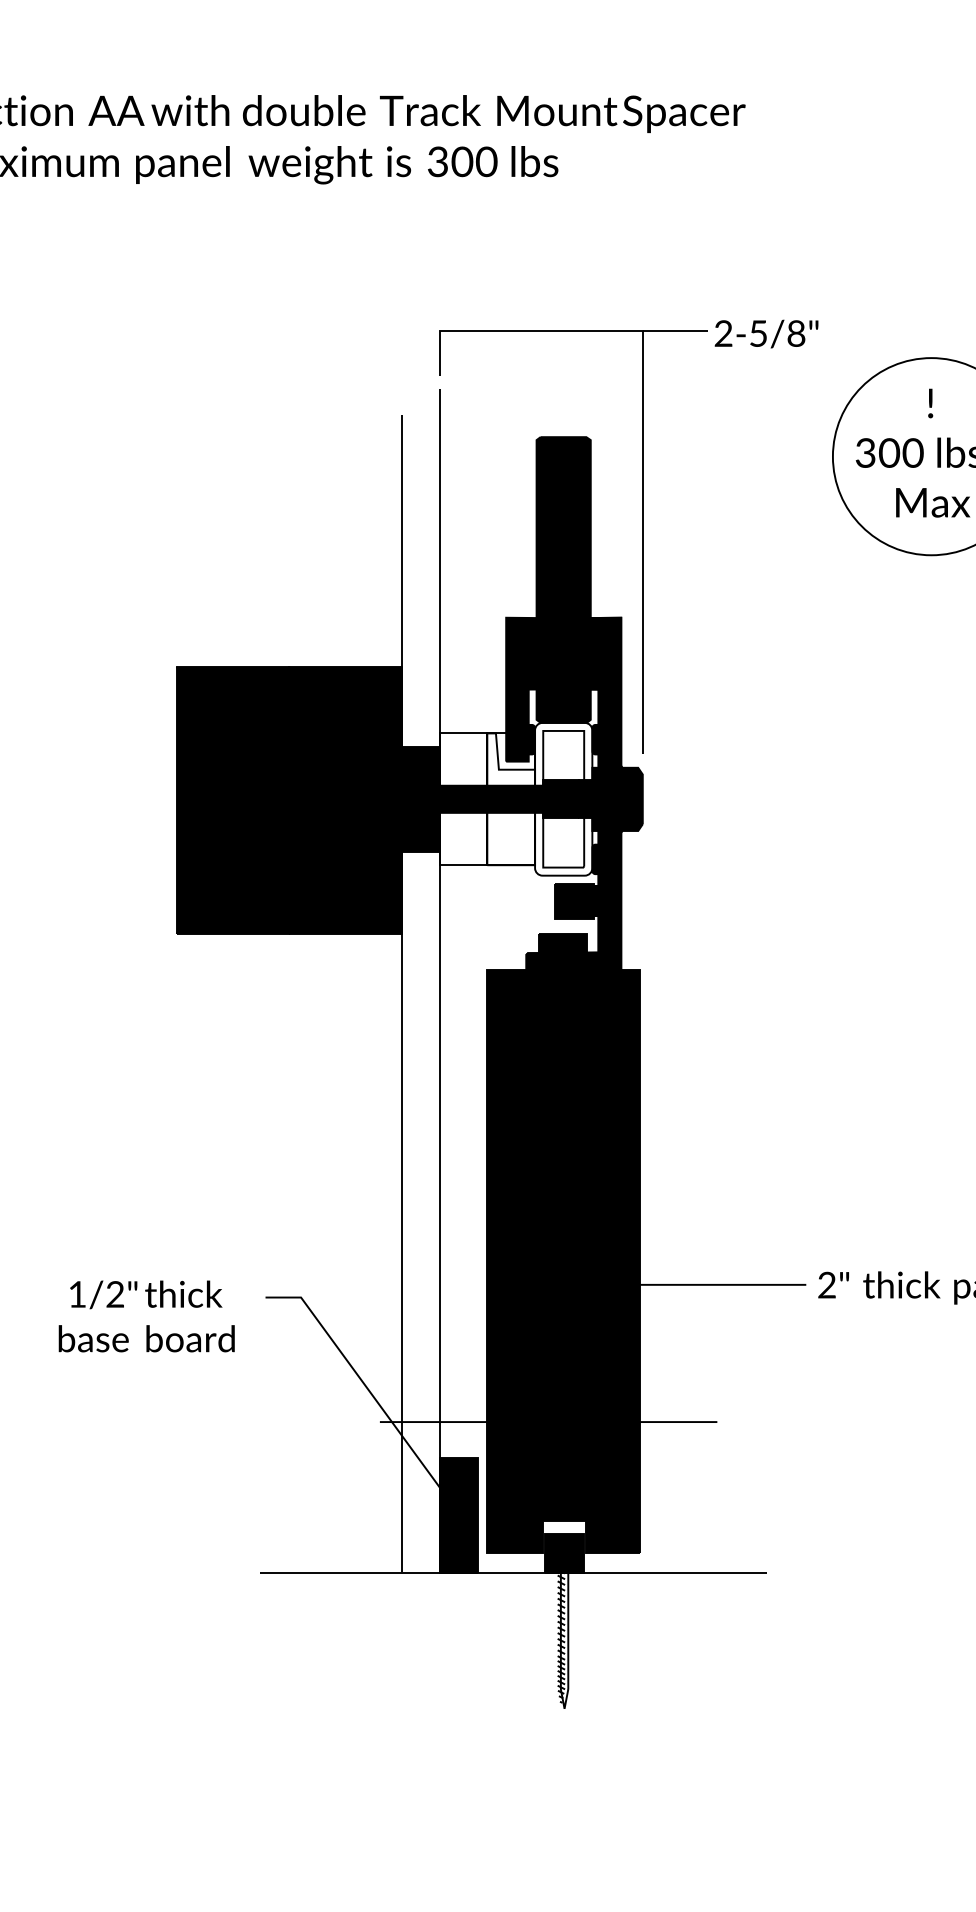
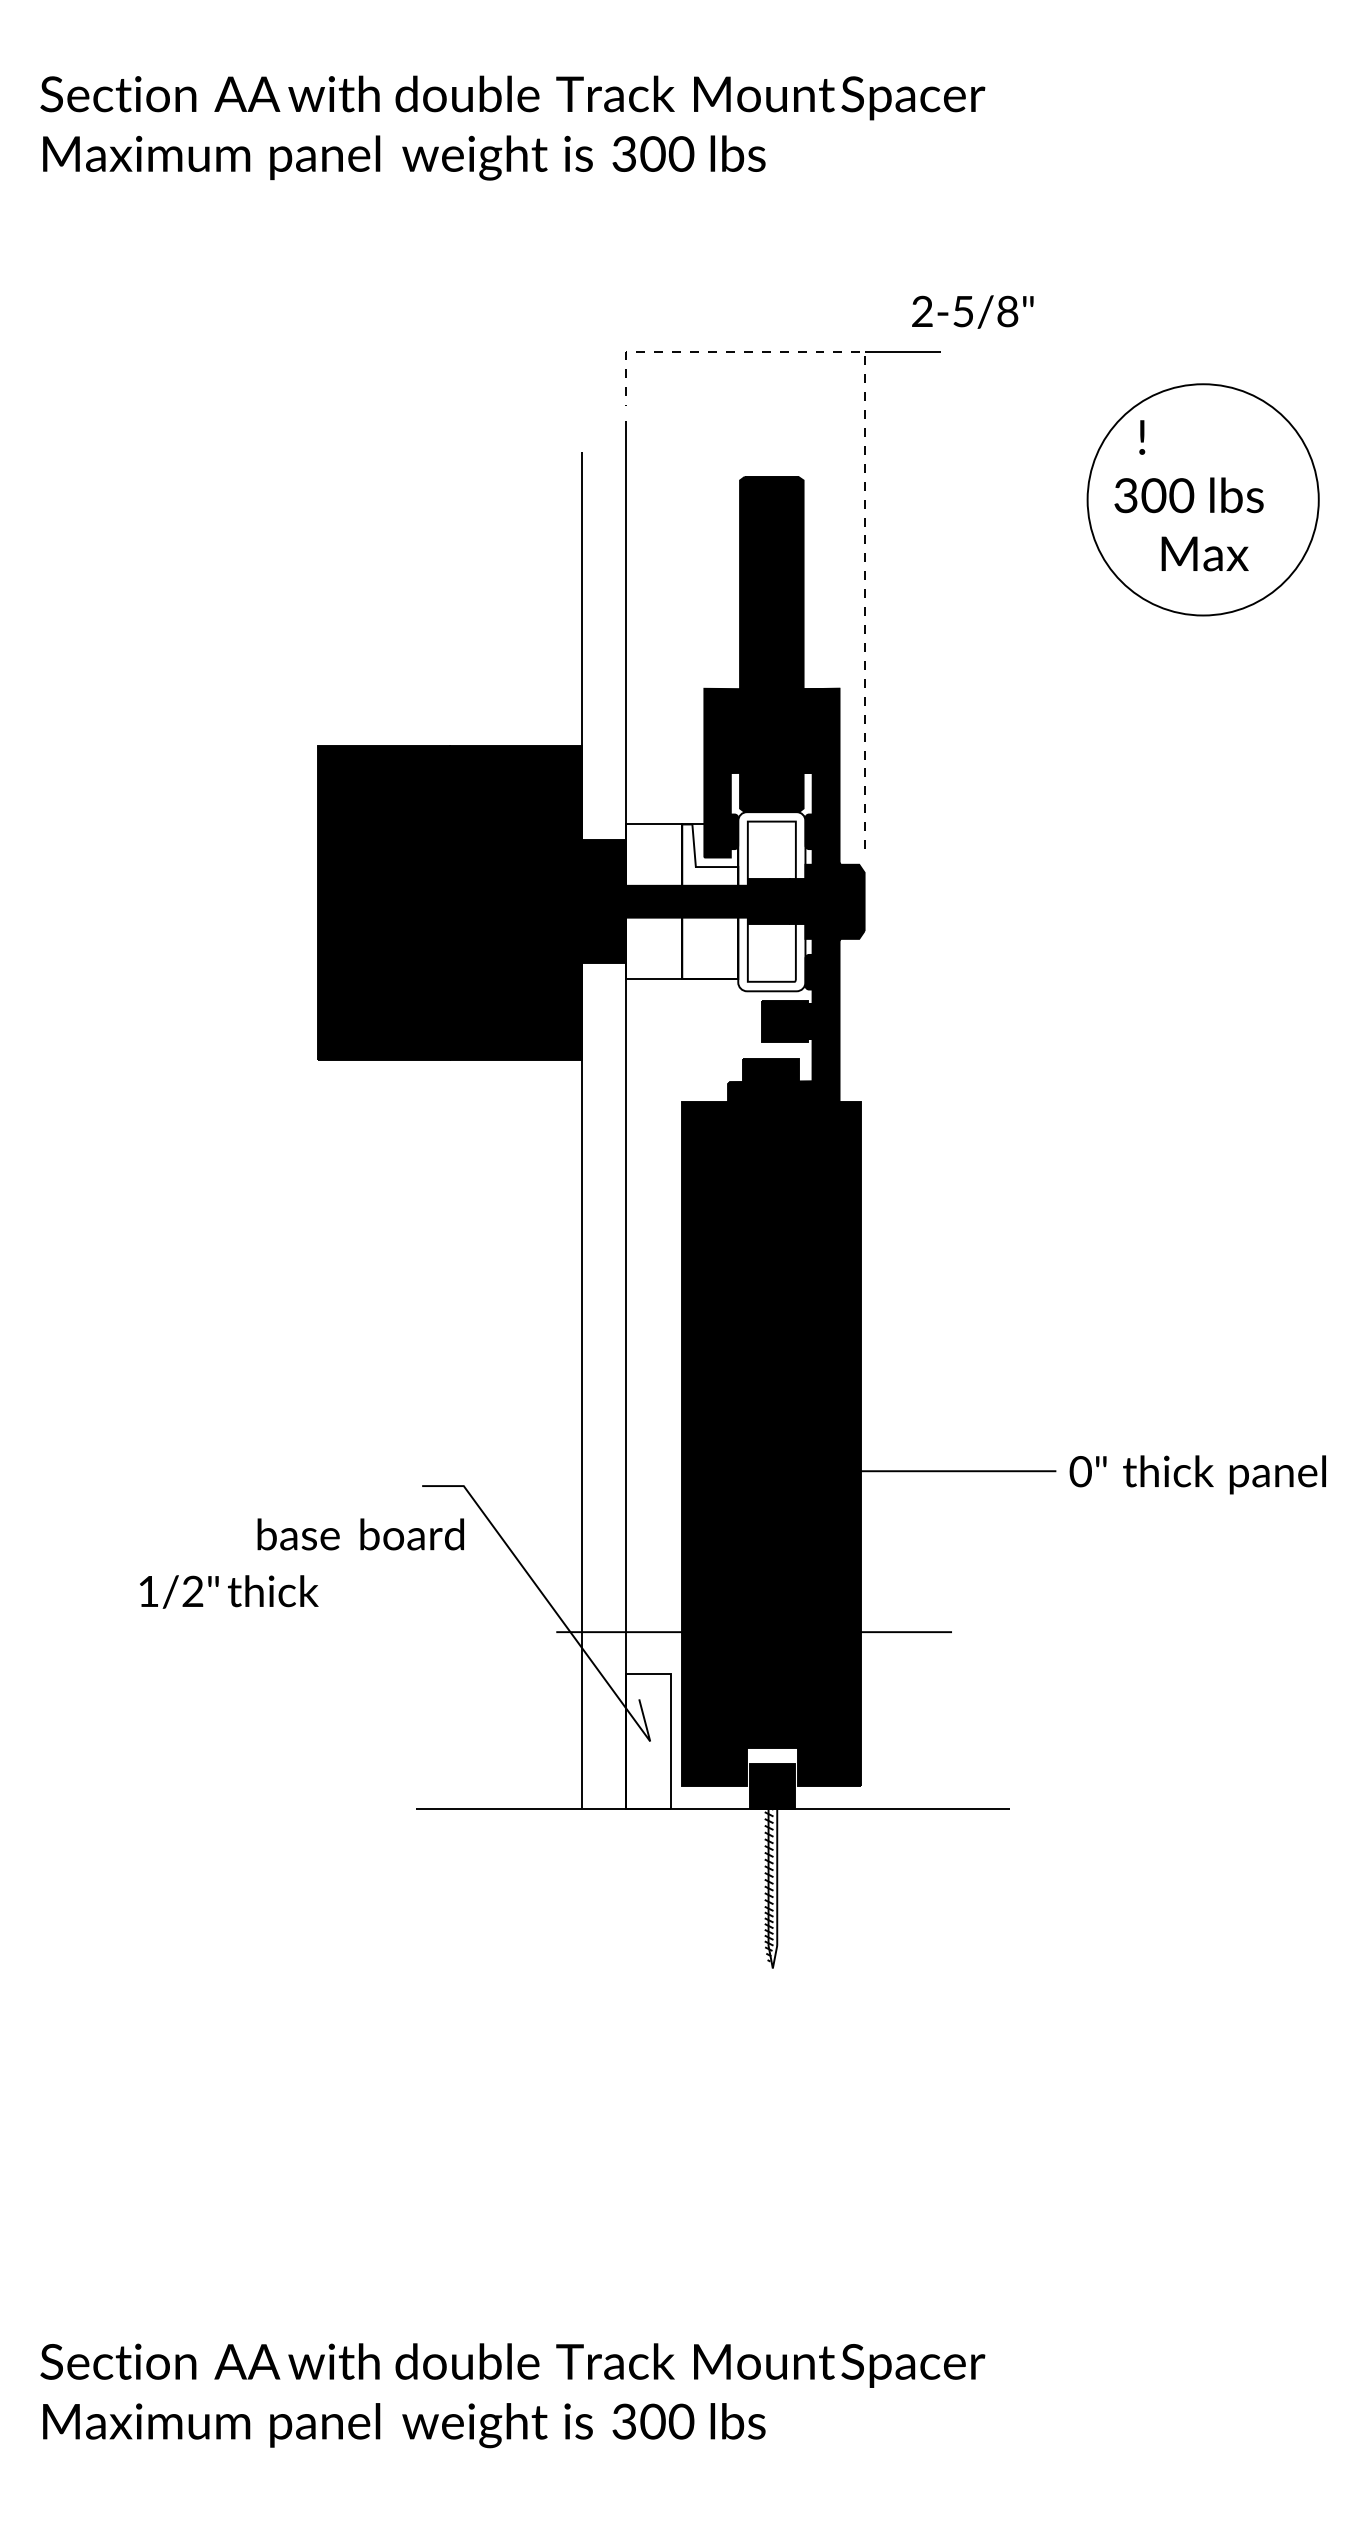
text: (766, 333) -> (972, 311), moved
text: (930, 403) -> (1142, 437), moved
line: (642, 416) -> (864, 452), solid -> dashed
text: (826, 1285) -> (1080, 1471), 2" -> 0"
text: (146, 1294) -> (229, 1591), moved
text: (146, 1338) -> (360, 1534), moved
fill: (458, 1515) -> (648, 1741), removed

